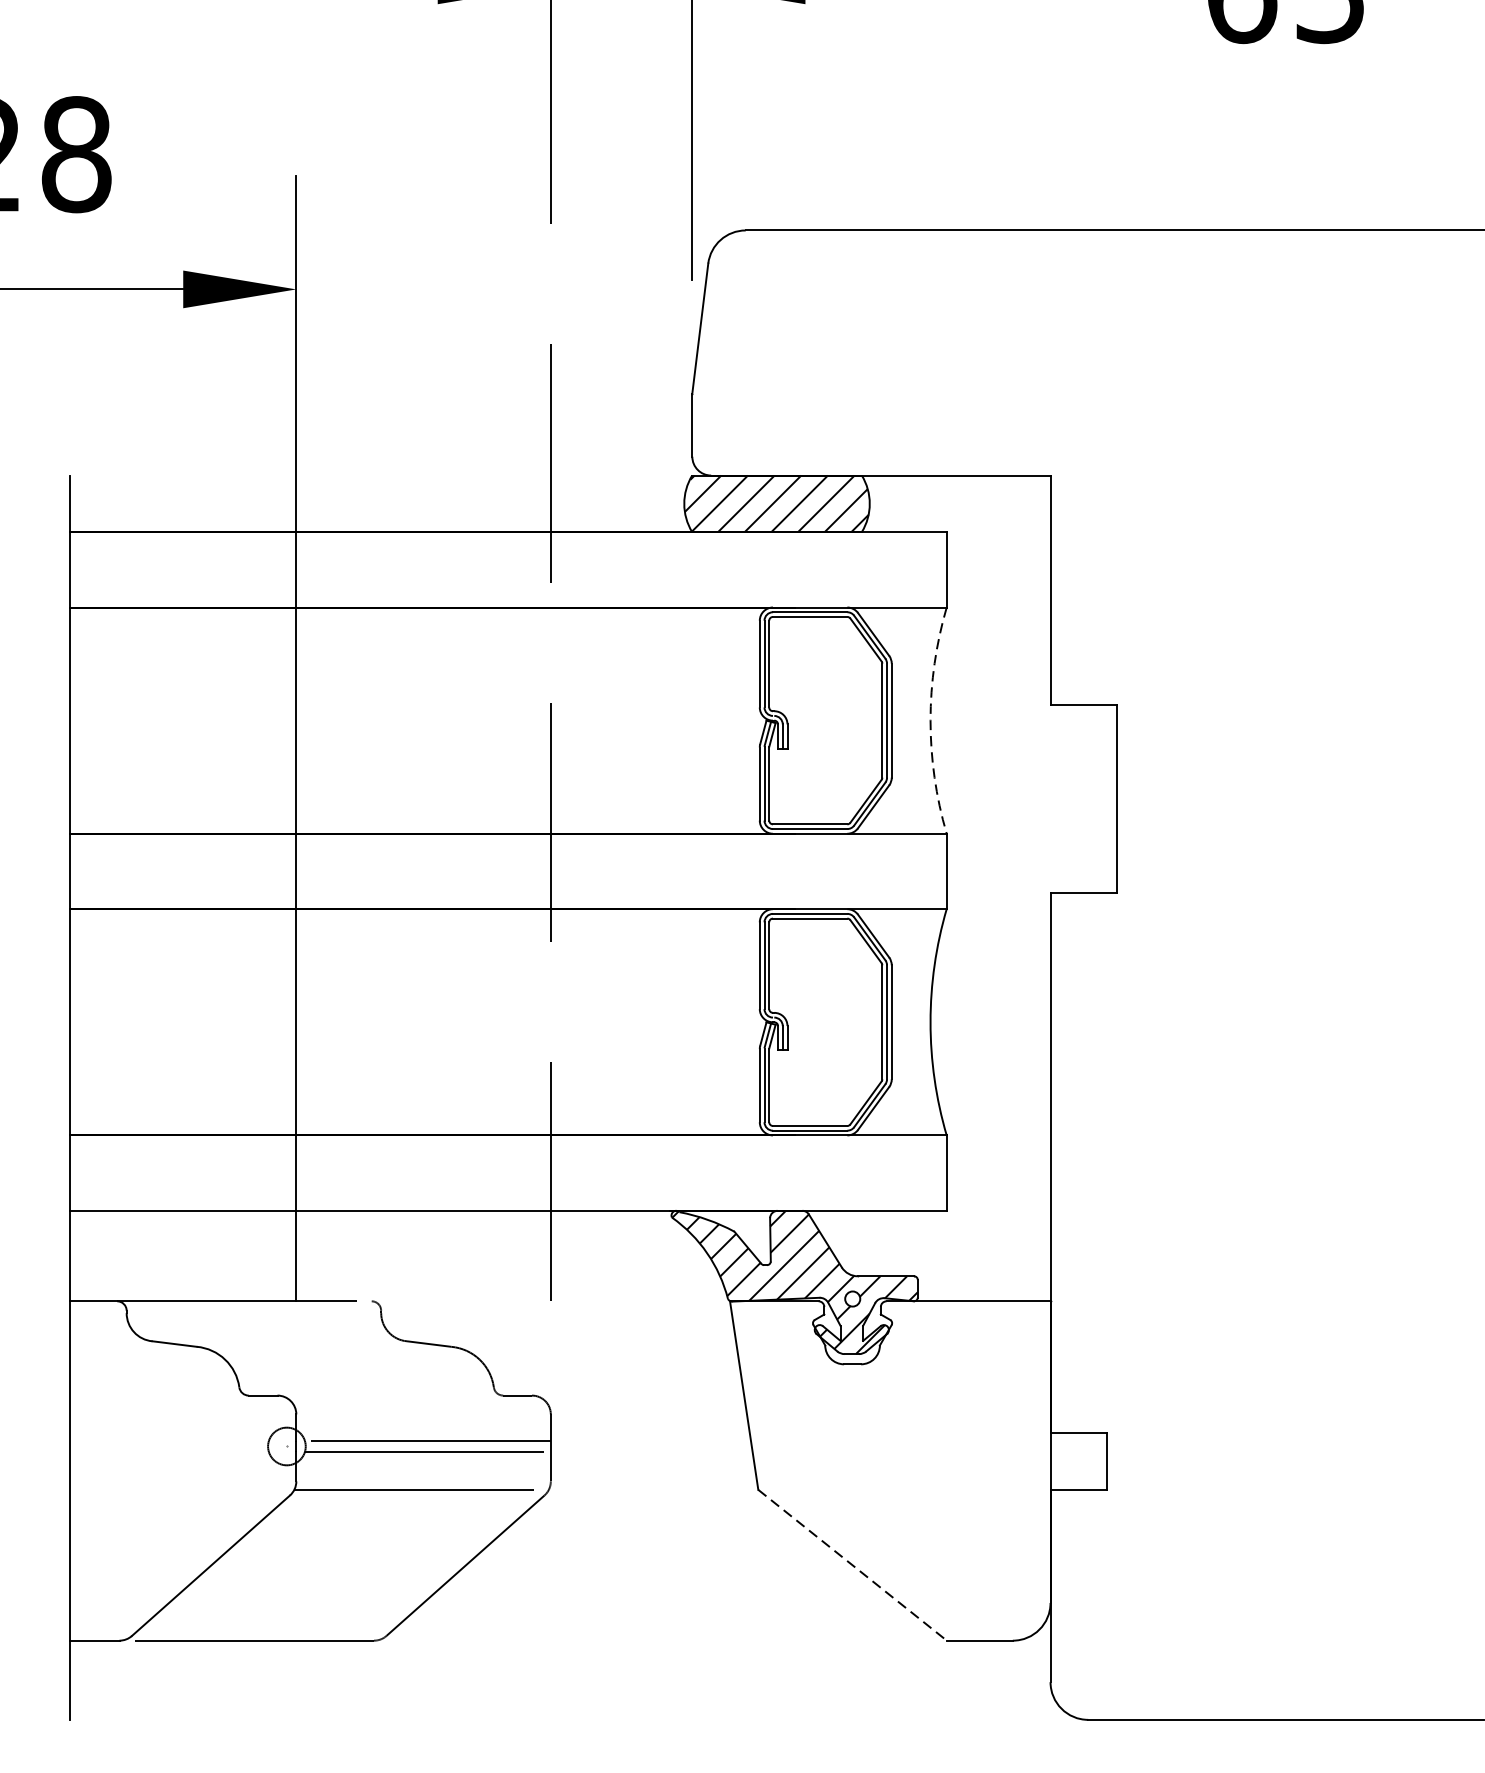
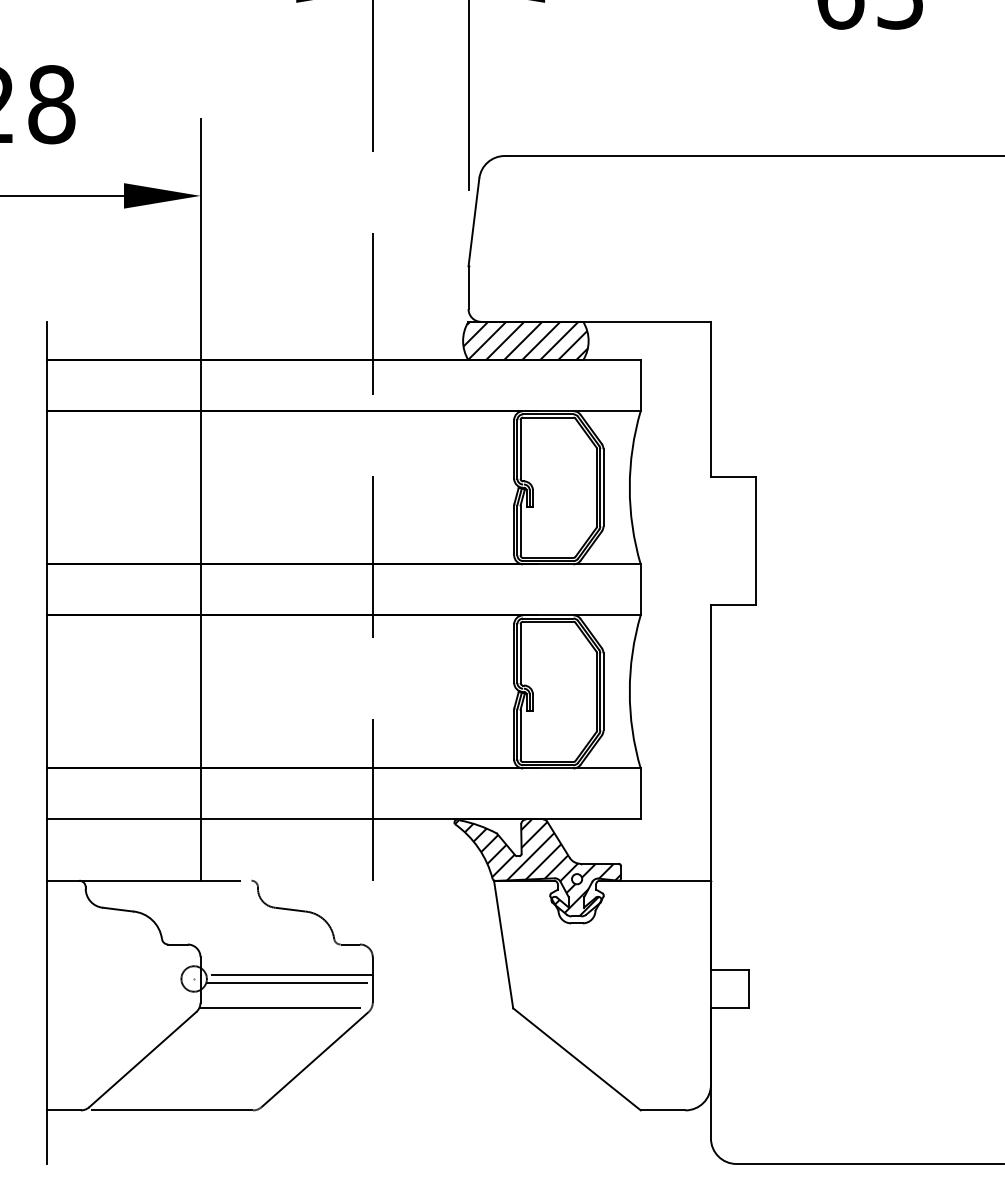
arc: (930, 720) -> (629, 487), dashed -> solid
line: (853, 1565) -> (577, 1059), dashed -> solid

